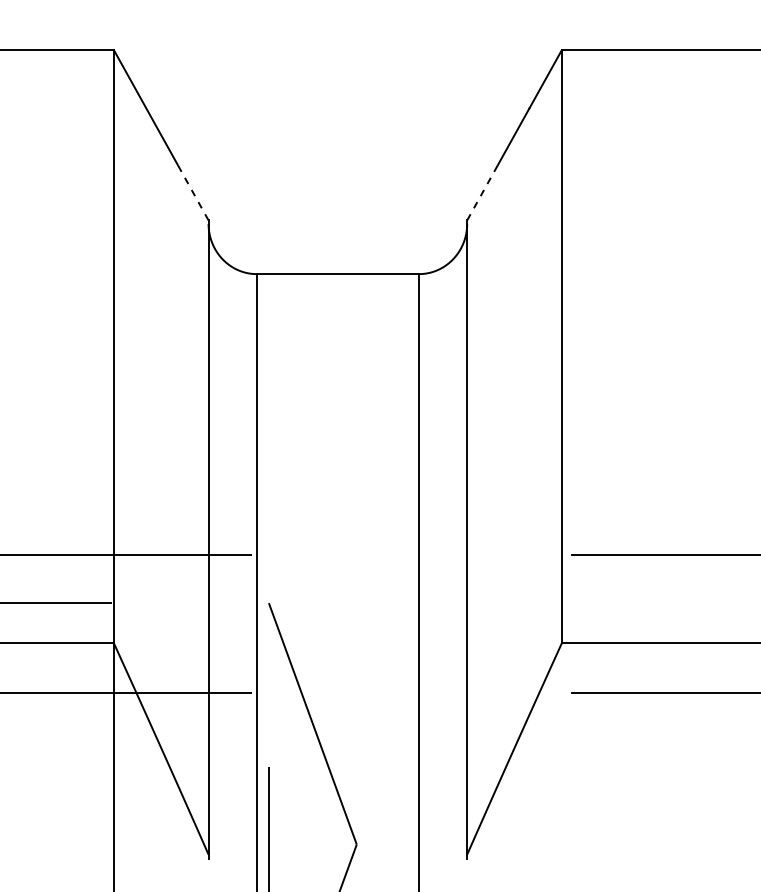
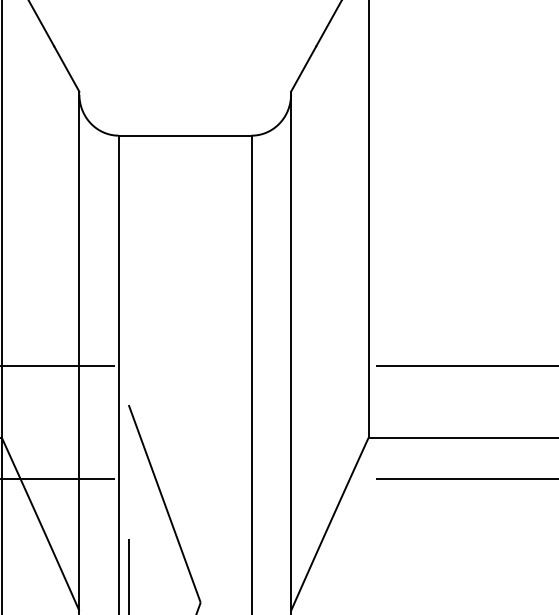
line: (193, 192) -> (67, 68), dashed -> solid
line: (482, 192) -> (303, 68), dashed -> solid

